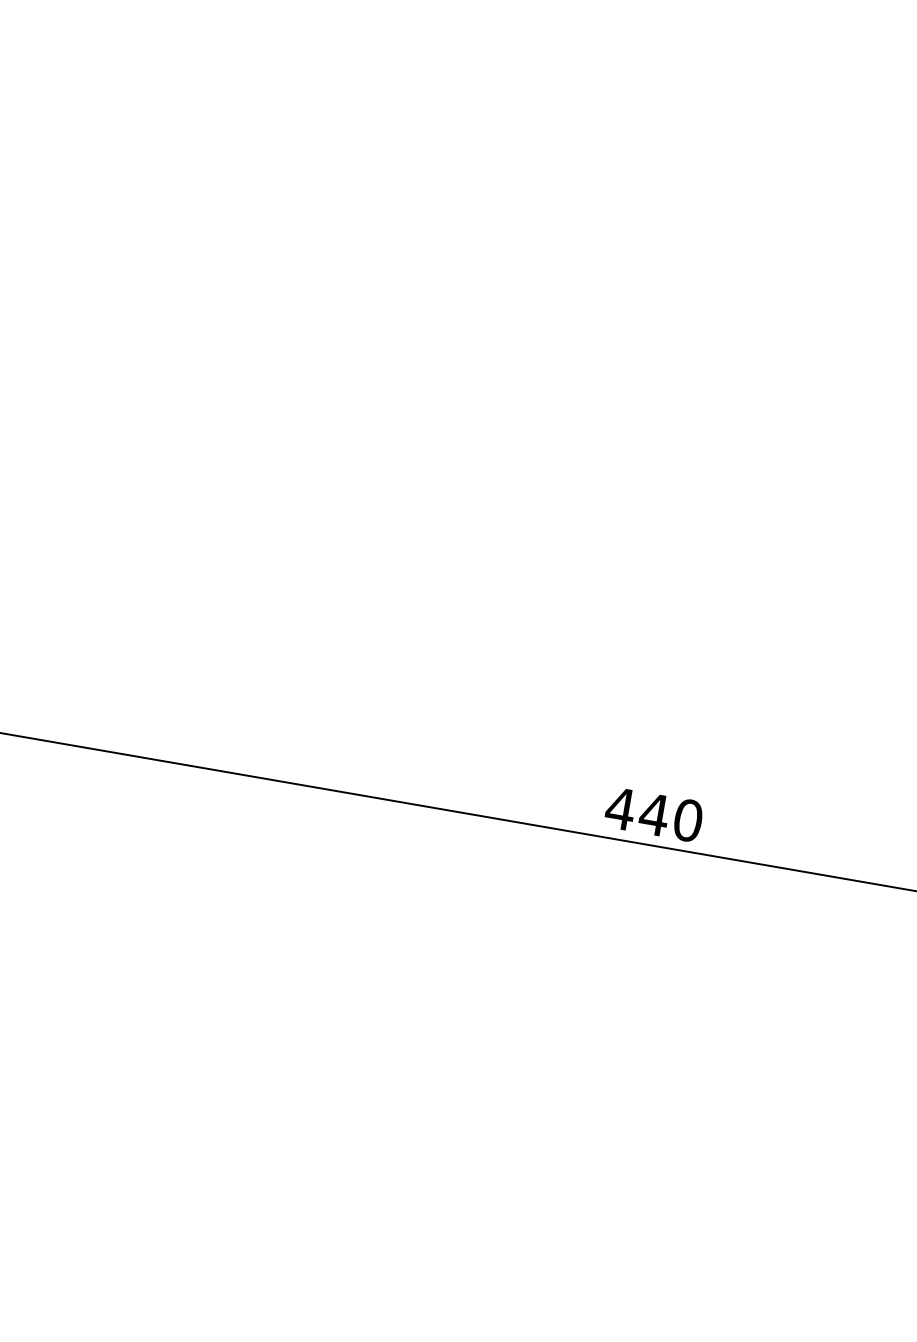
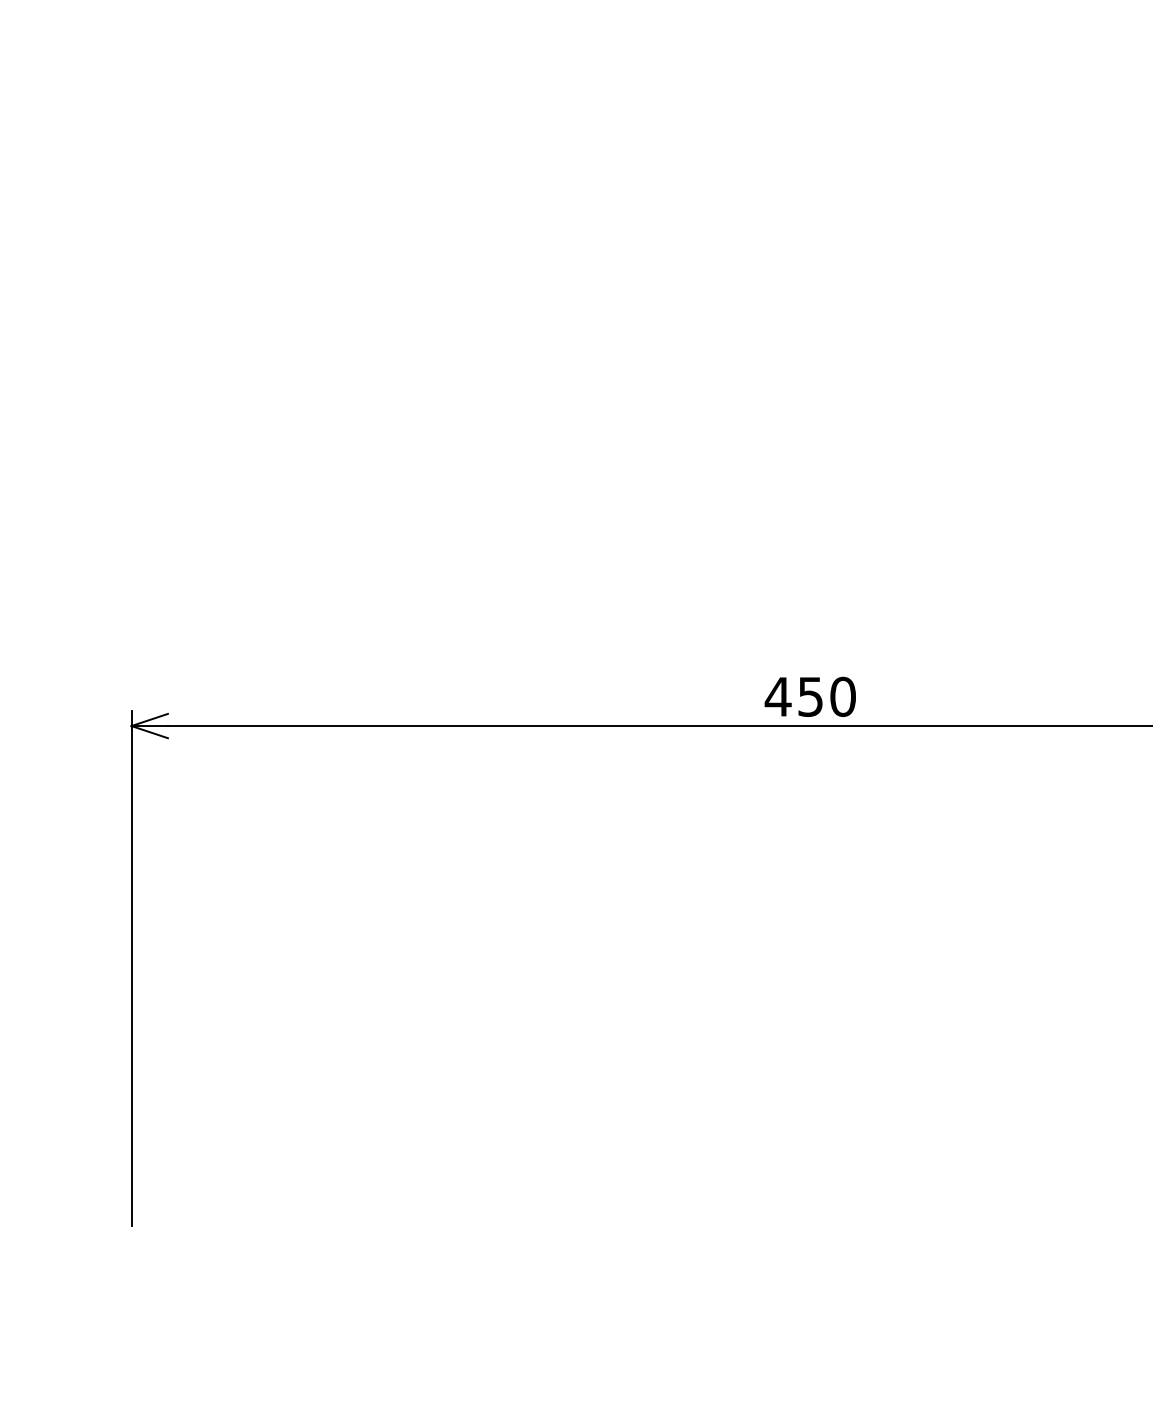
text: (654, 814) -> (810, 696), 440 -> 450

